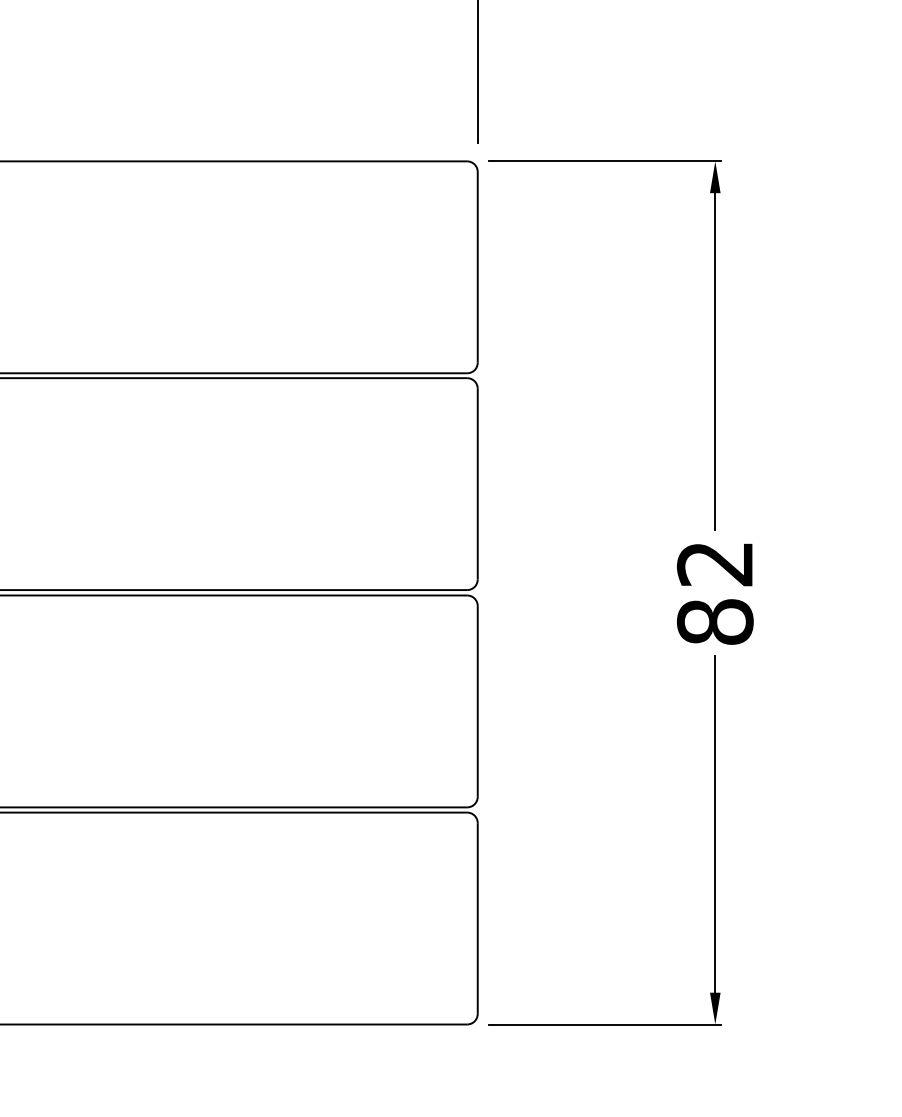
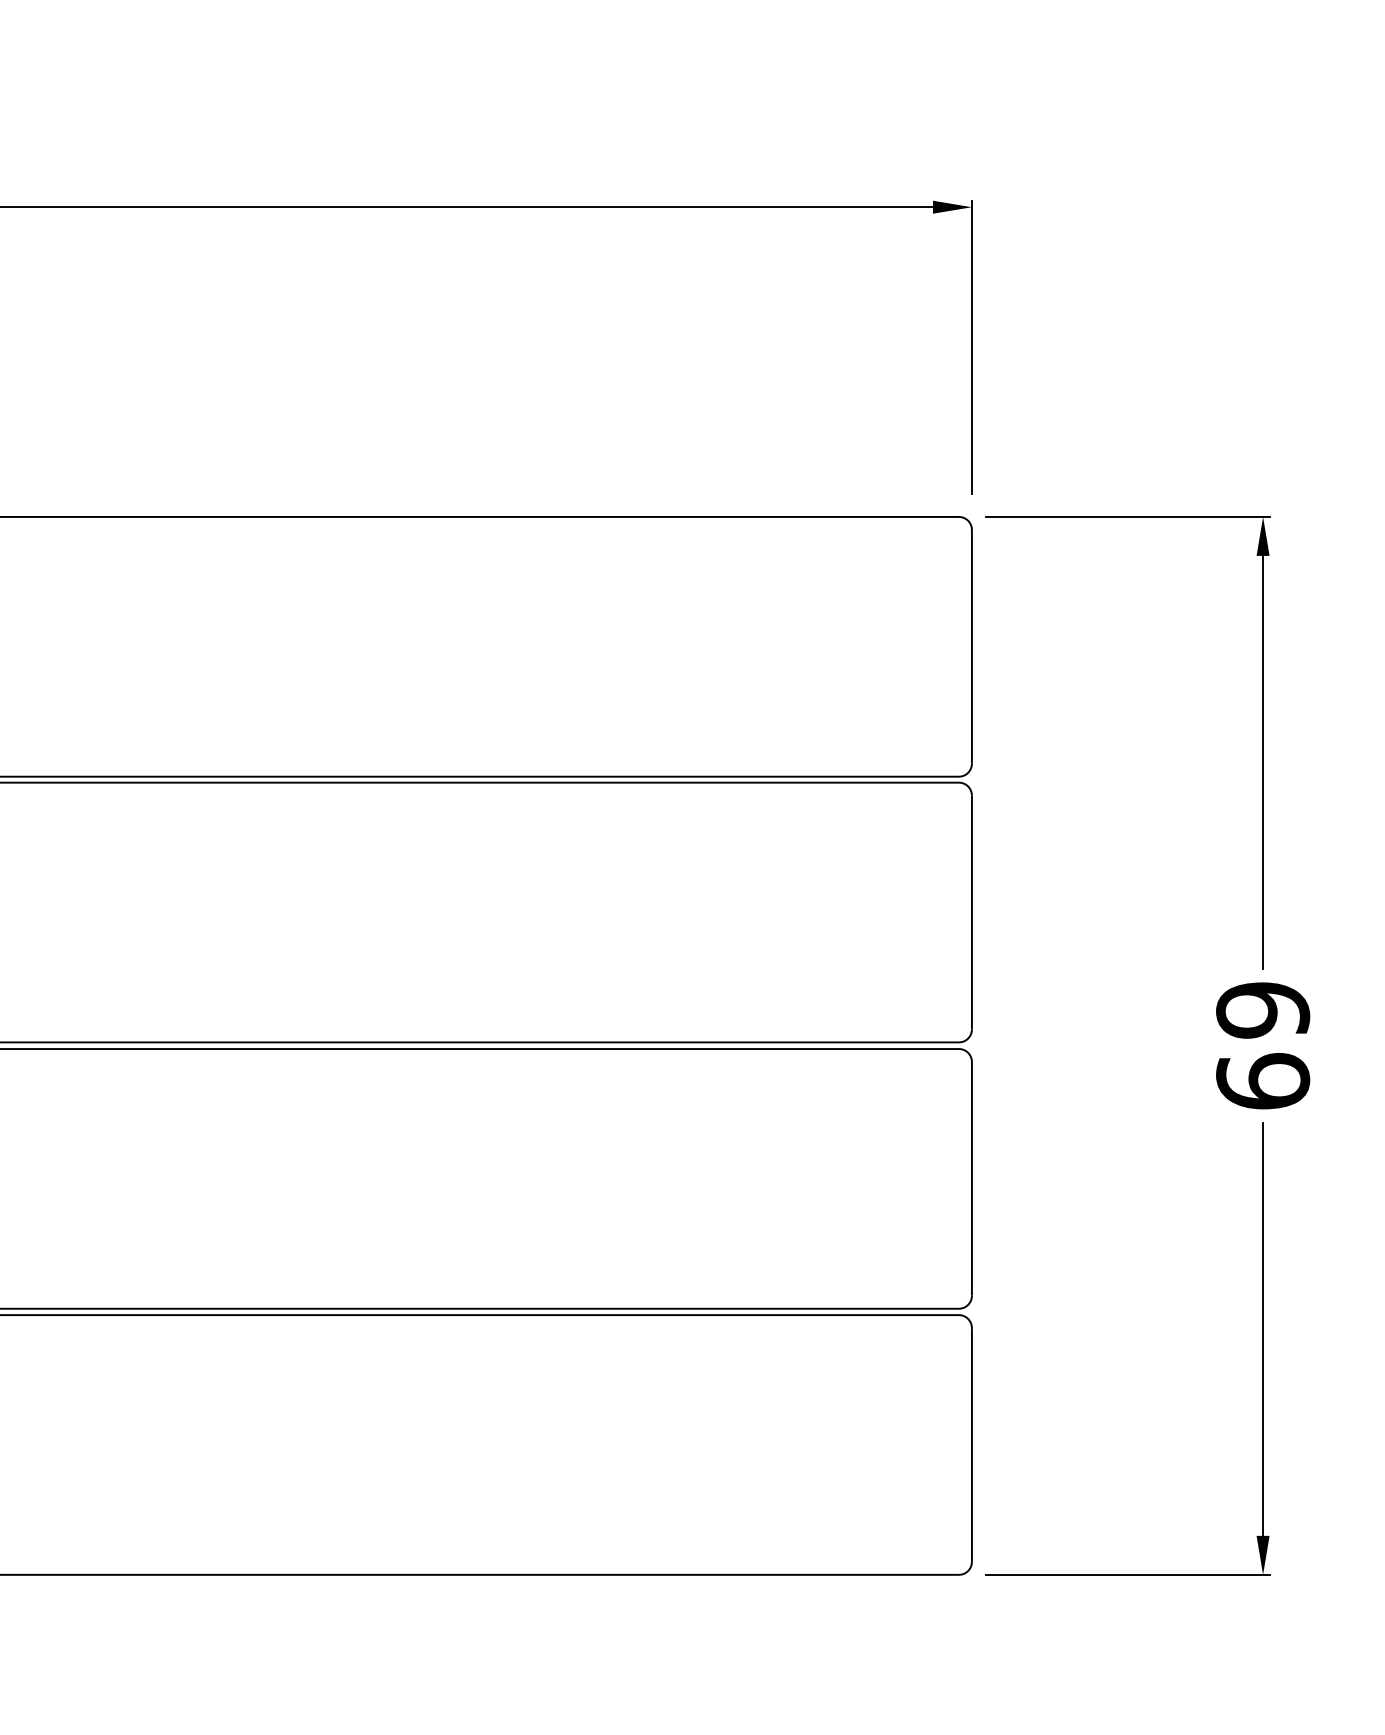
text: (715, 592) -> (1263, 1045), 82 -> 69

